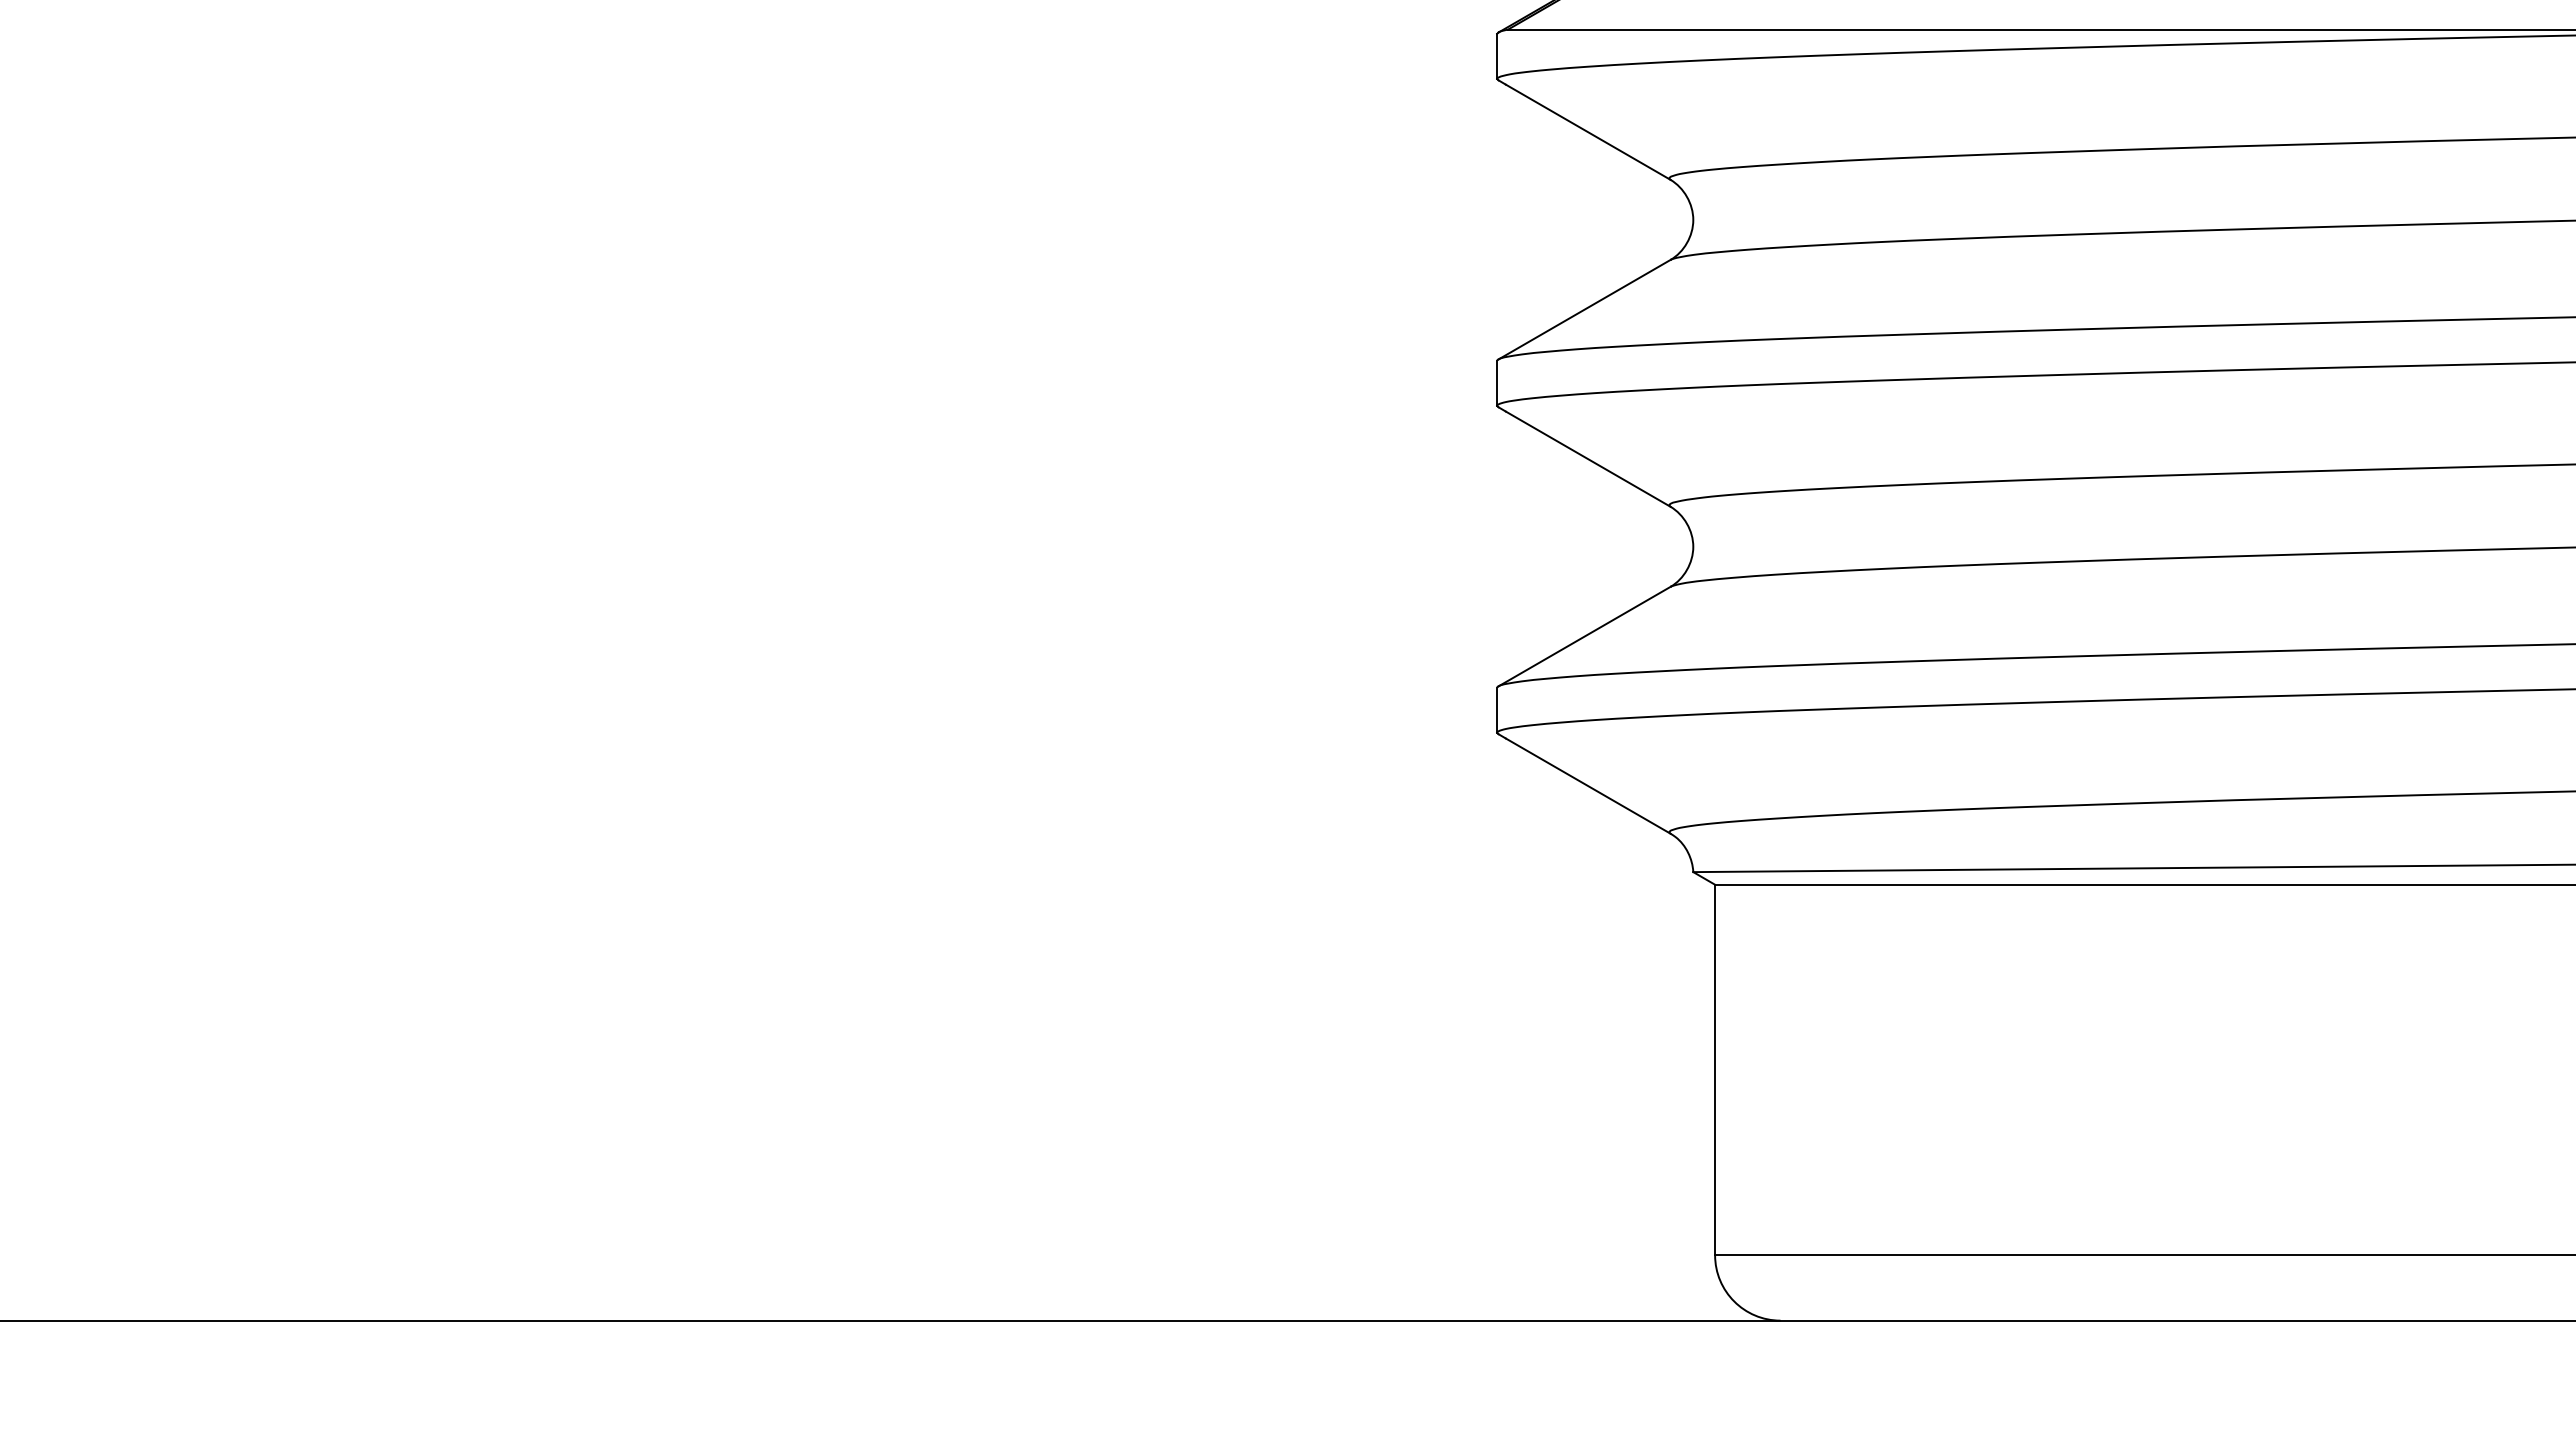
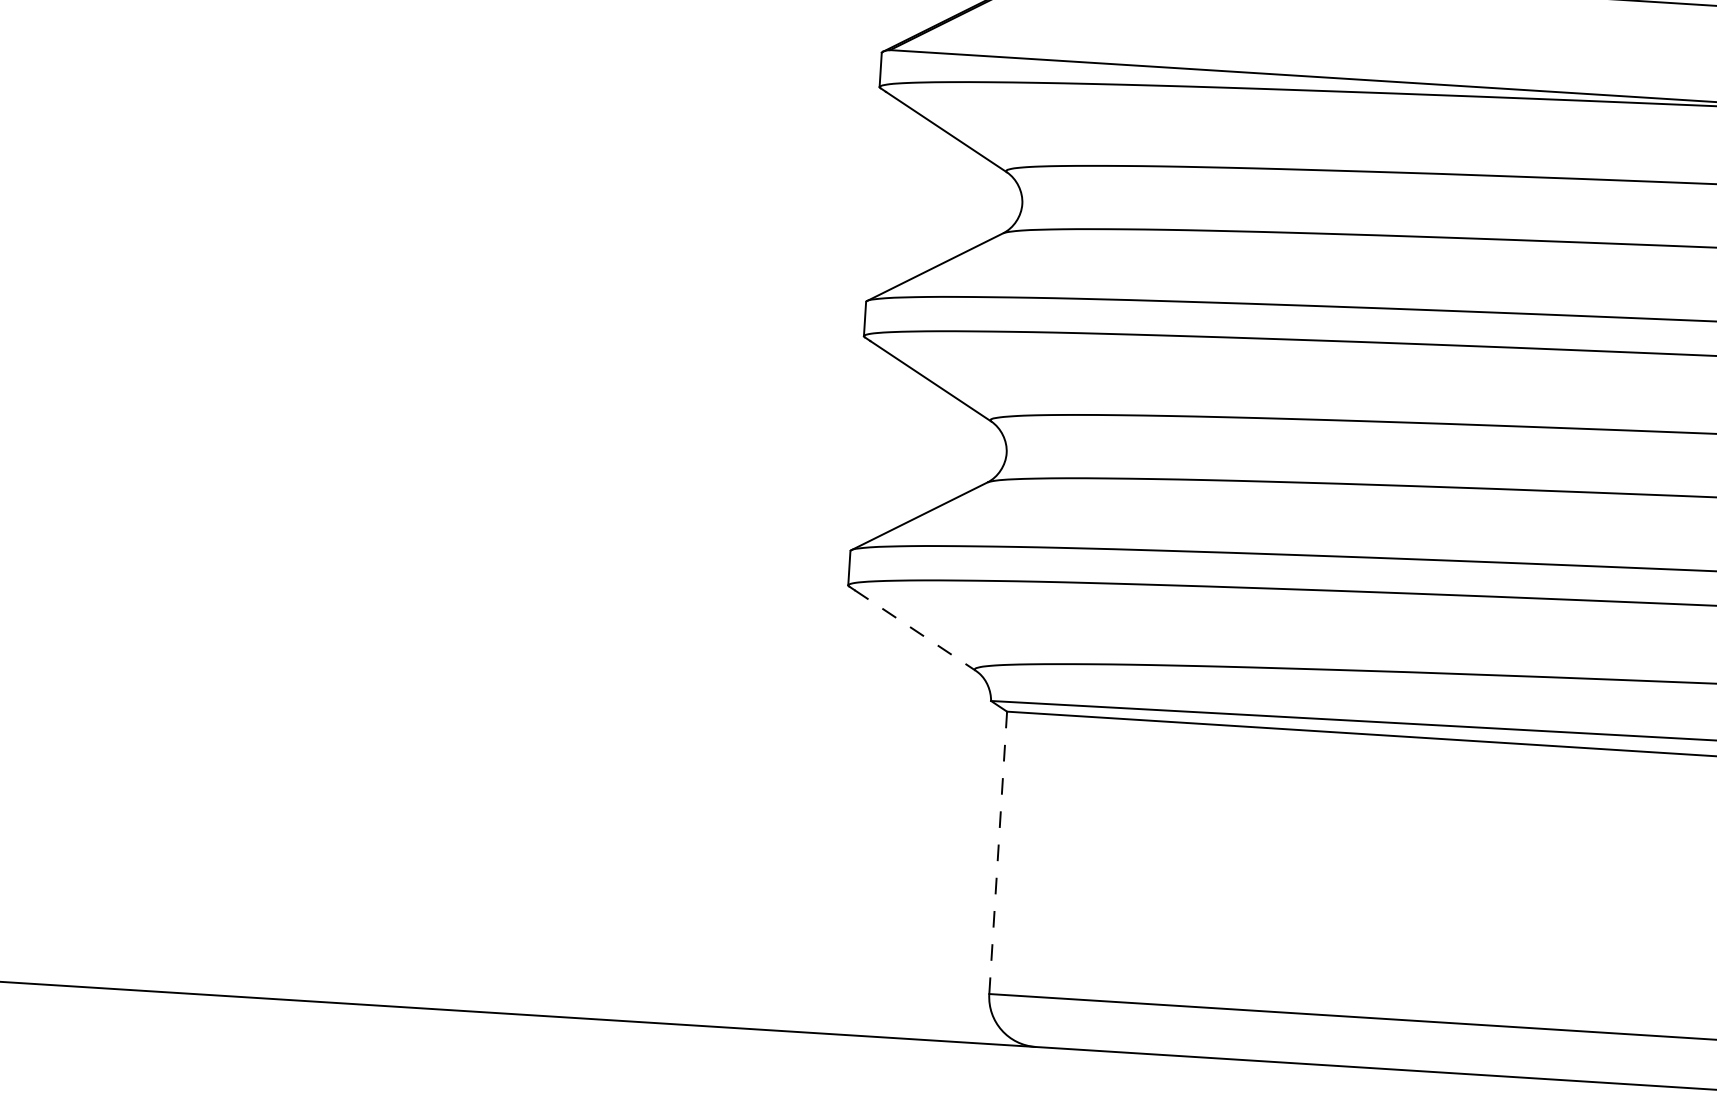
line: (1588, 786) -> (915, 630), solid -> dashed
line: (1715, 1069) -> (998, 852), solid -> dashed

